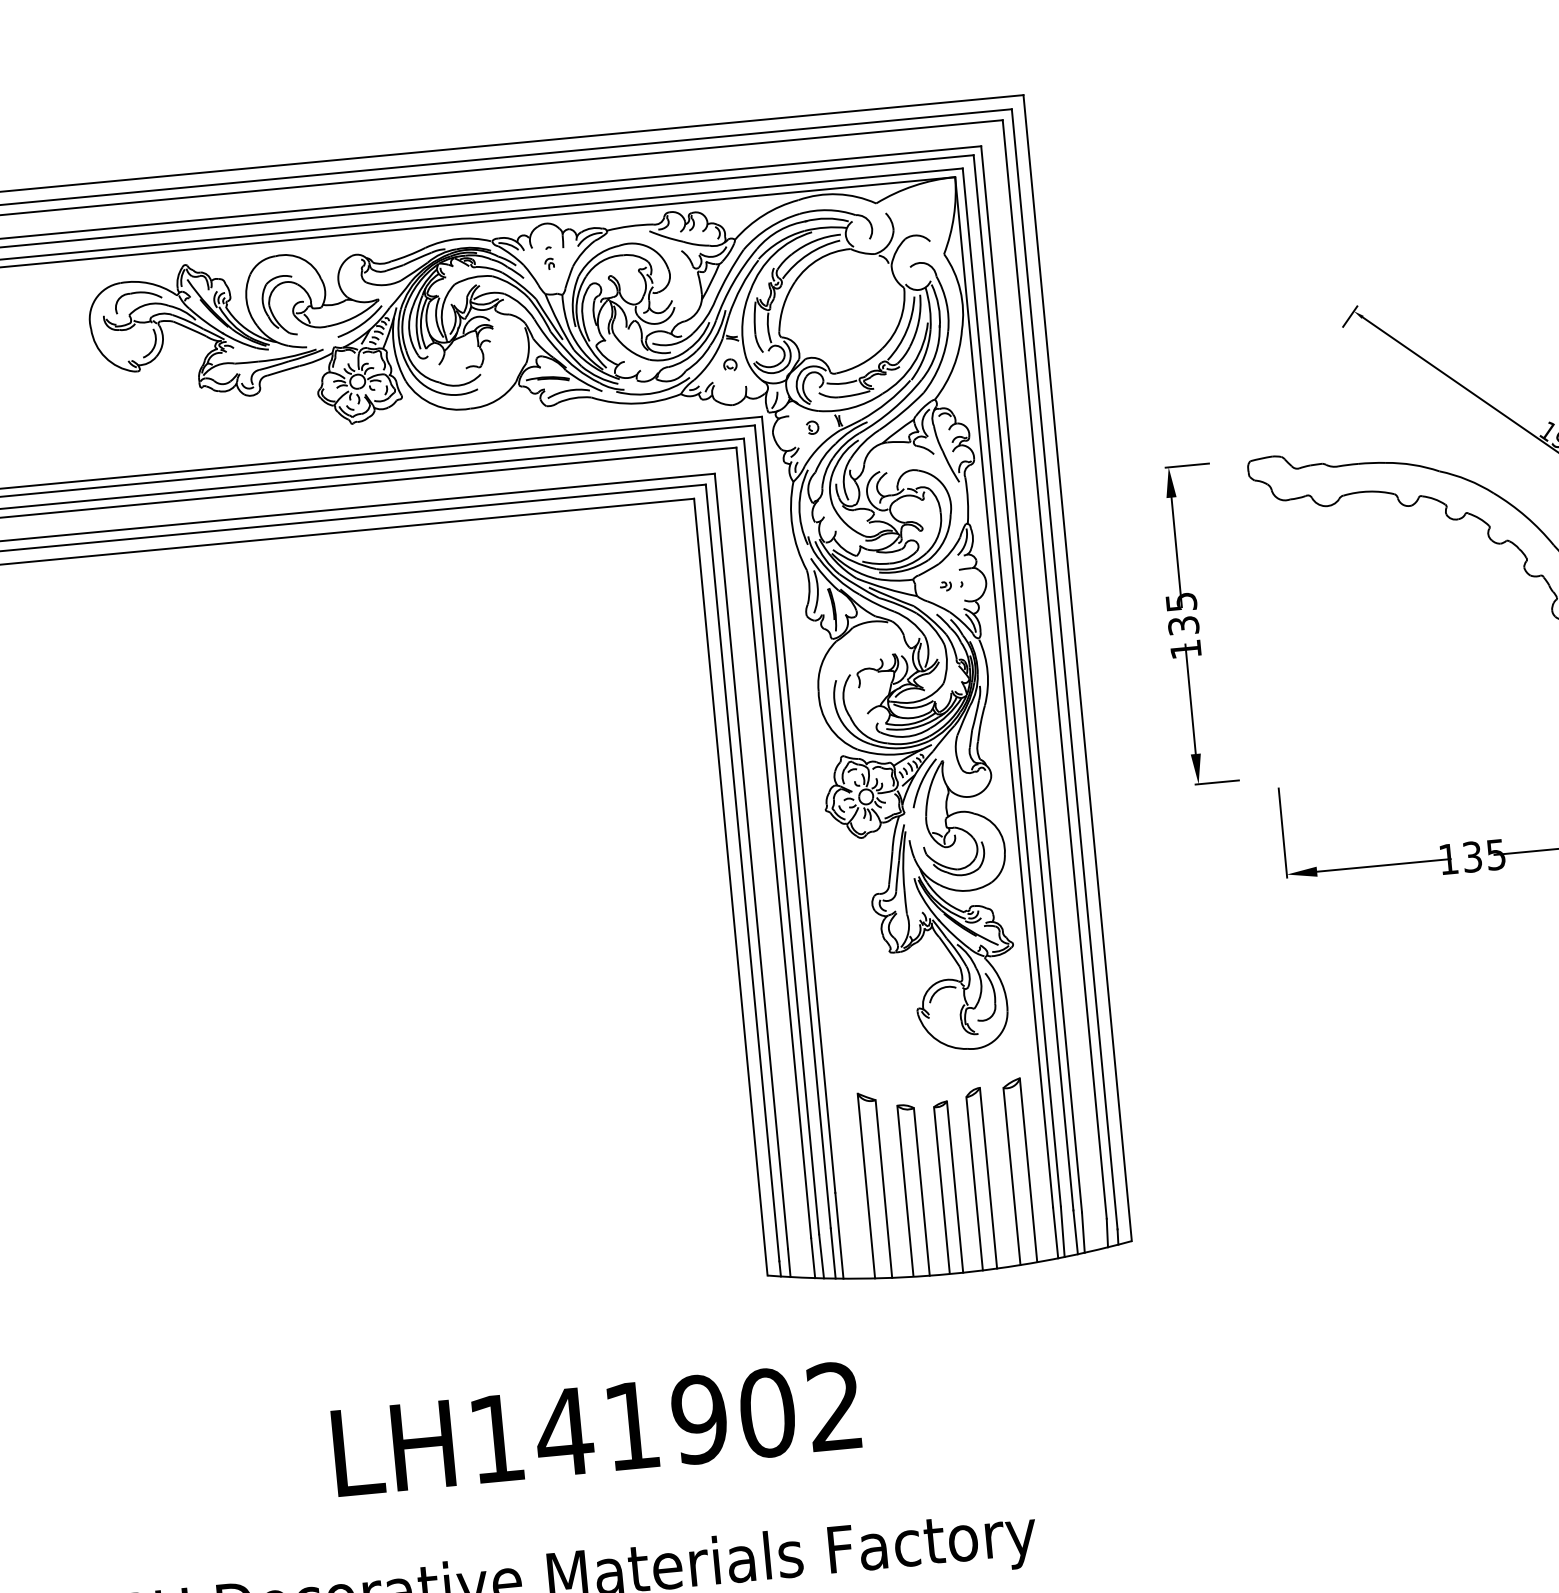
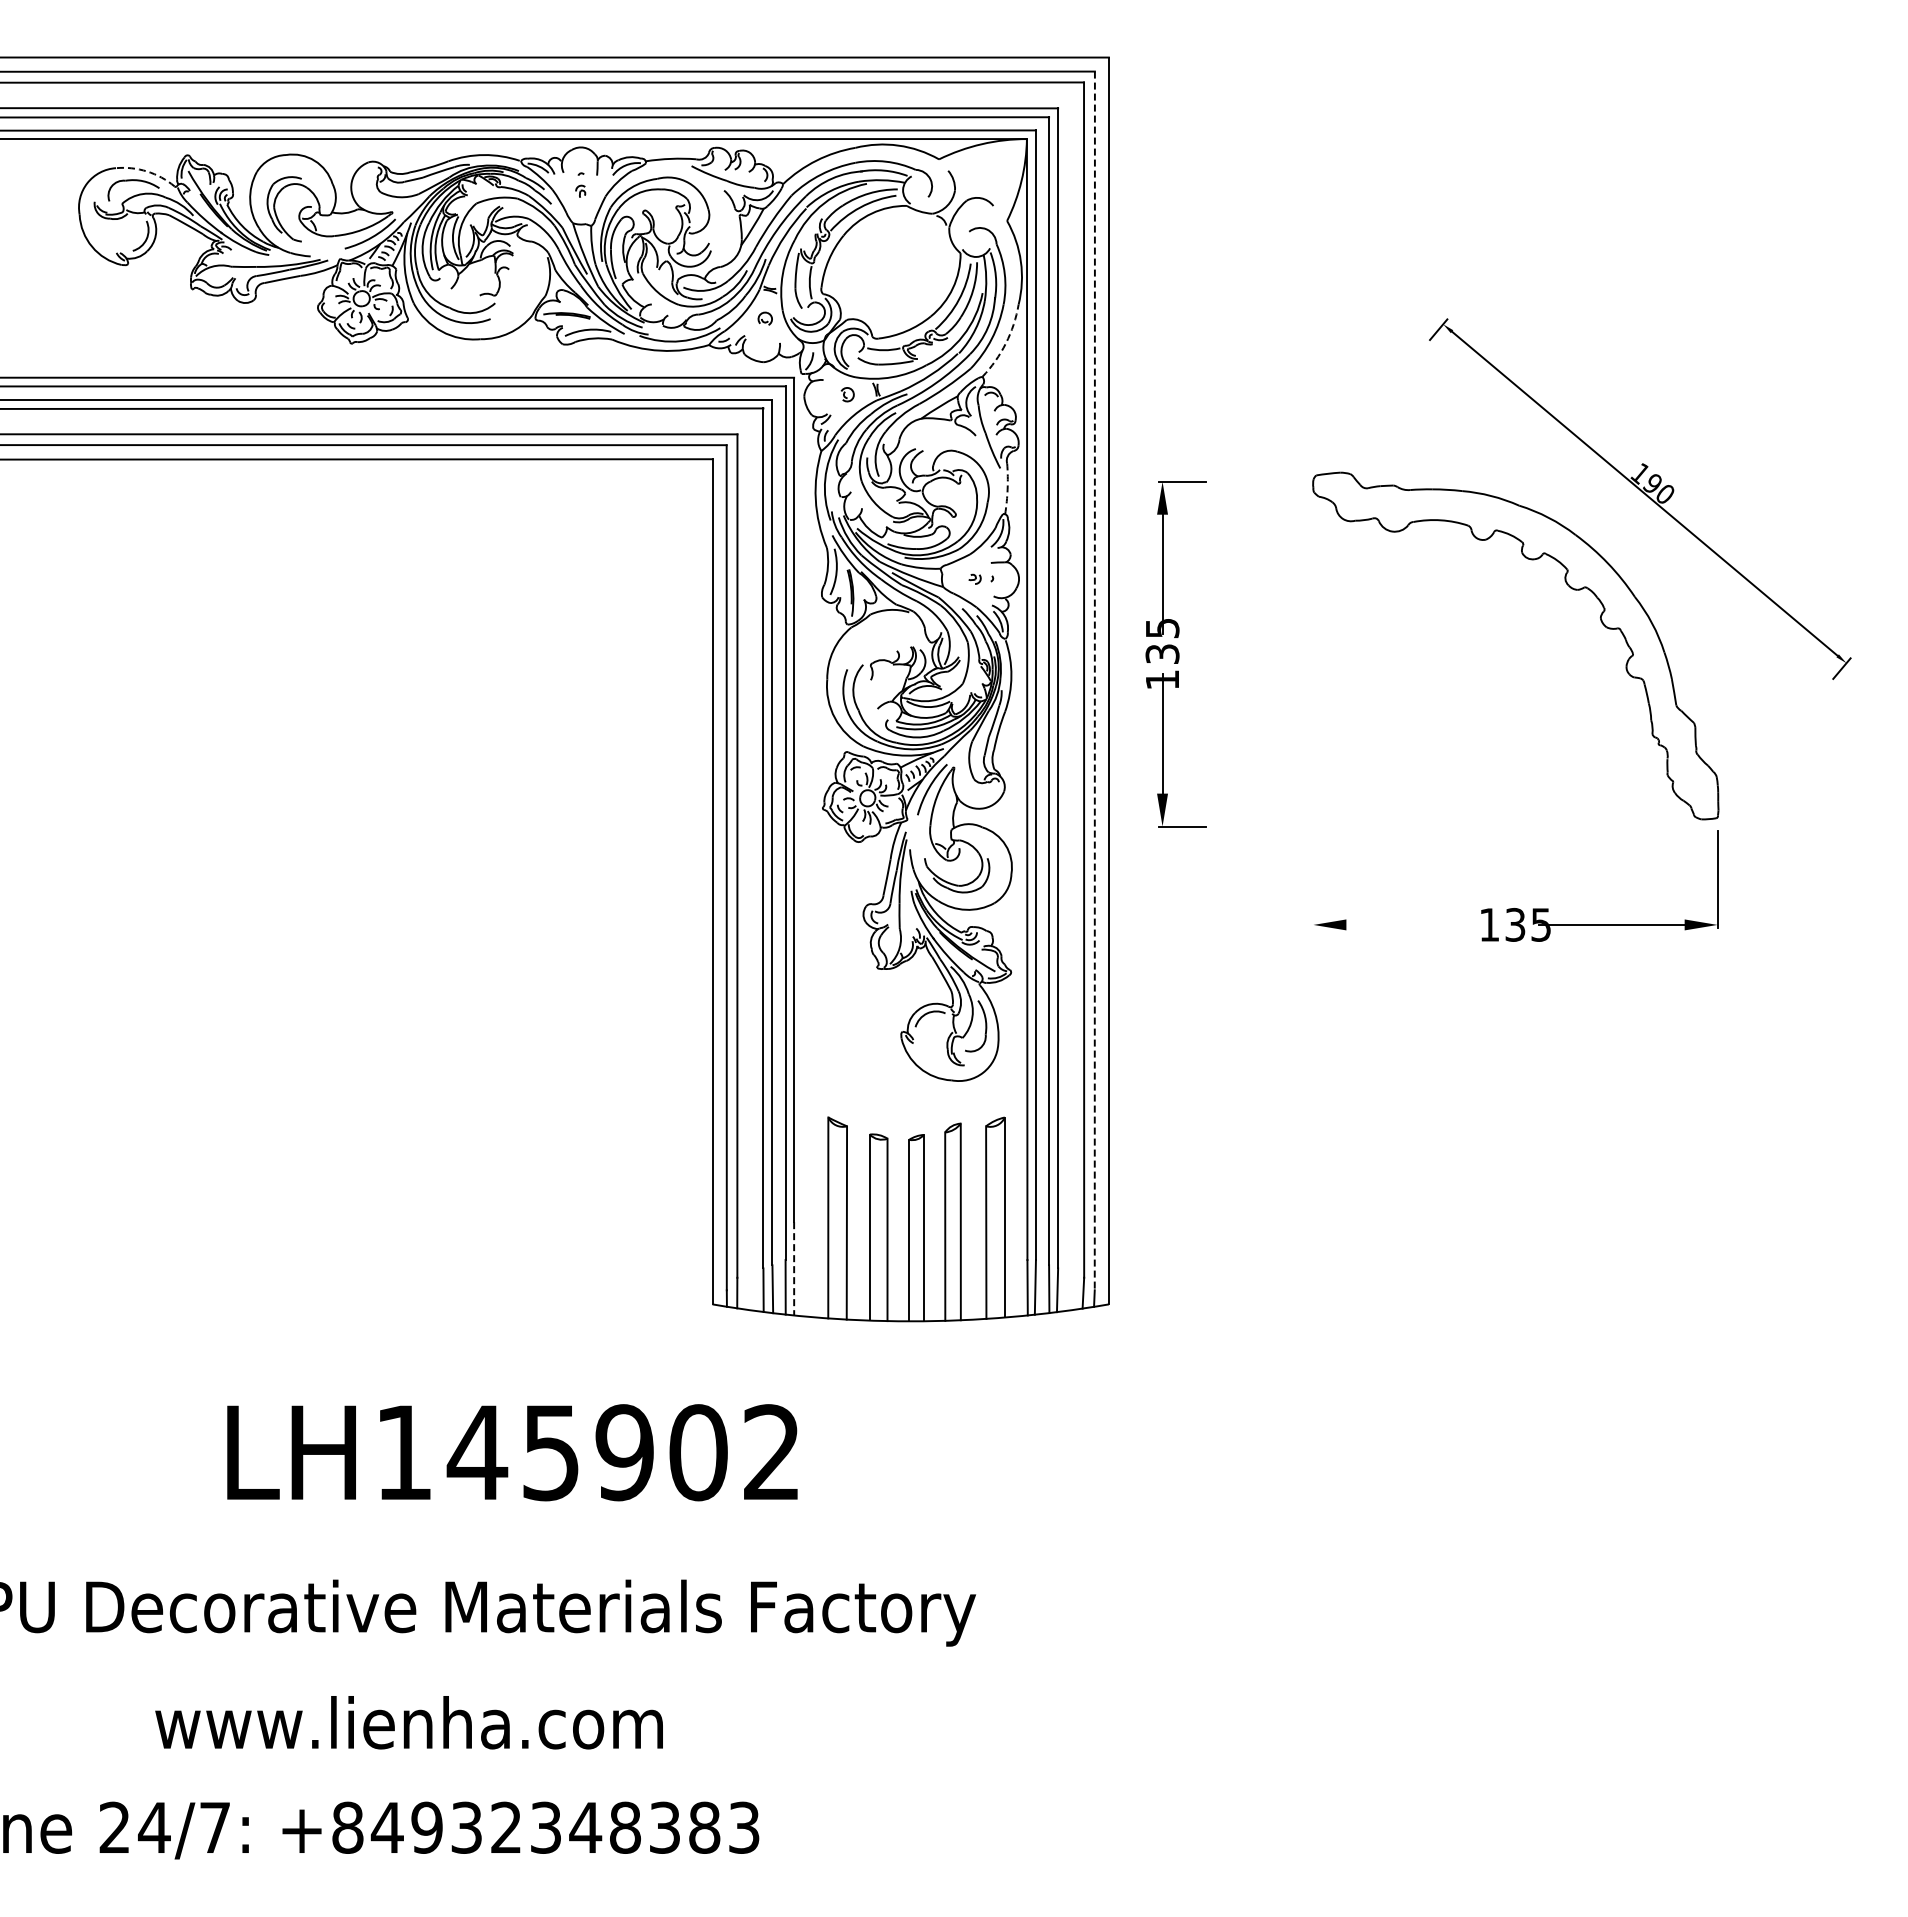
arc: (149, 283) -> (147, 171), solid -> dashed
arc: (953, 366) -> (1005, 343), solid -> dashed
arc: (967, 500) -> (1007, 489), solid -> dashed
part: (1195, 625) -> (1175, 654), moved
line: (1064, 669) -> (1094, 681), solid -> dashed
line: (1282, 832) -> (1313, 879), removed
line: (1383, 865) -> (1418, 924), removed
line: (839, 1235) -> (794, 1268), solid -> dashed
text: (631, 1426) -> (550, 1453), LH141902 -> LH145902

